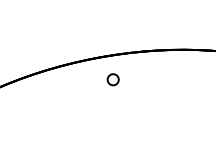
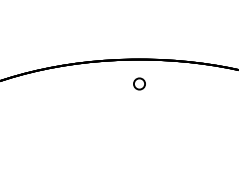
part: (113, 79) -> (139, 83), moved

